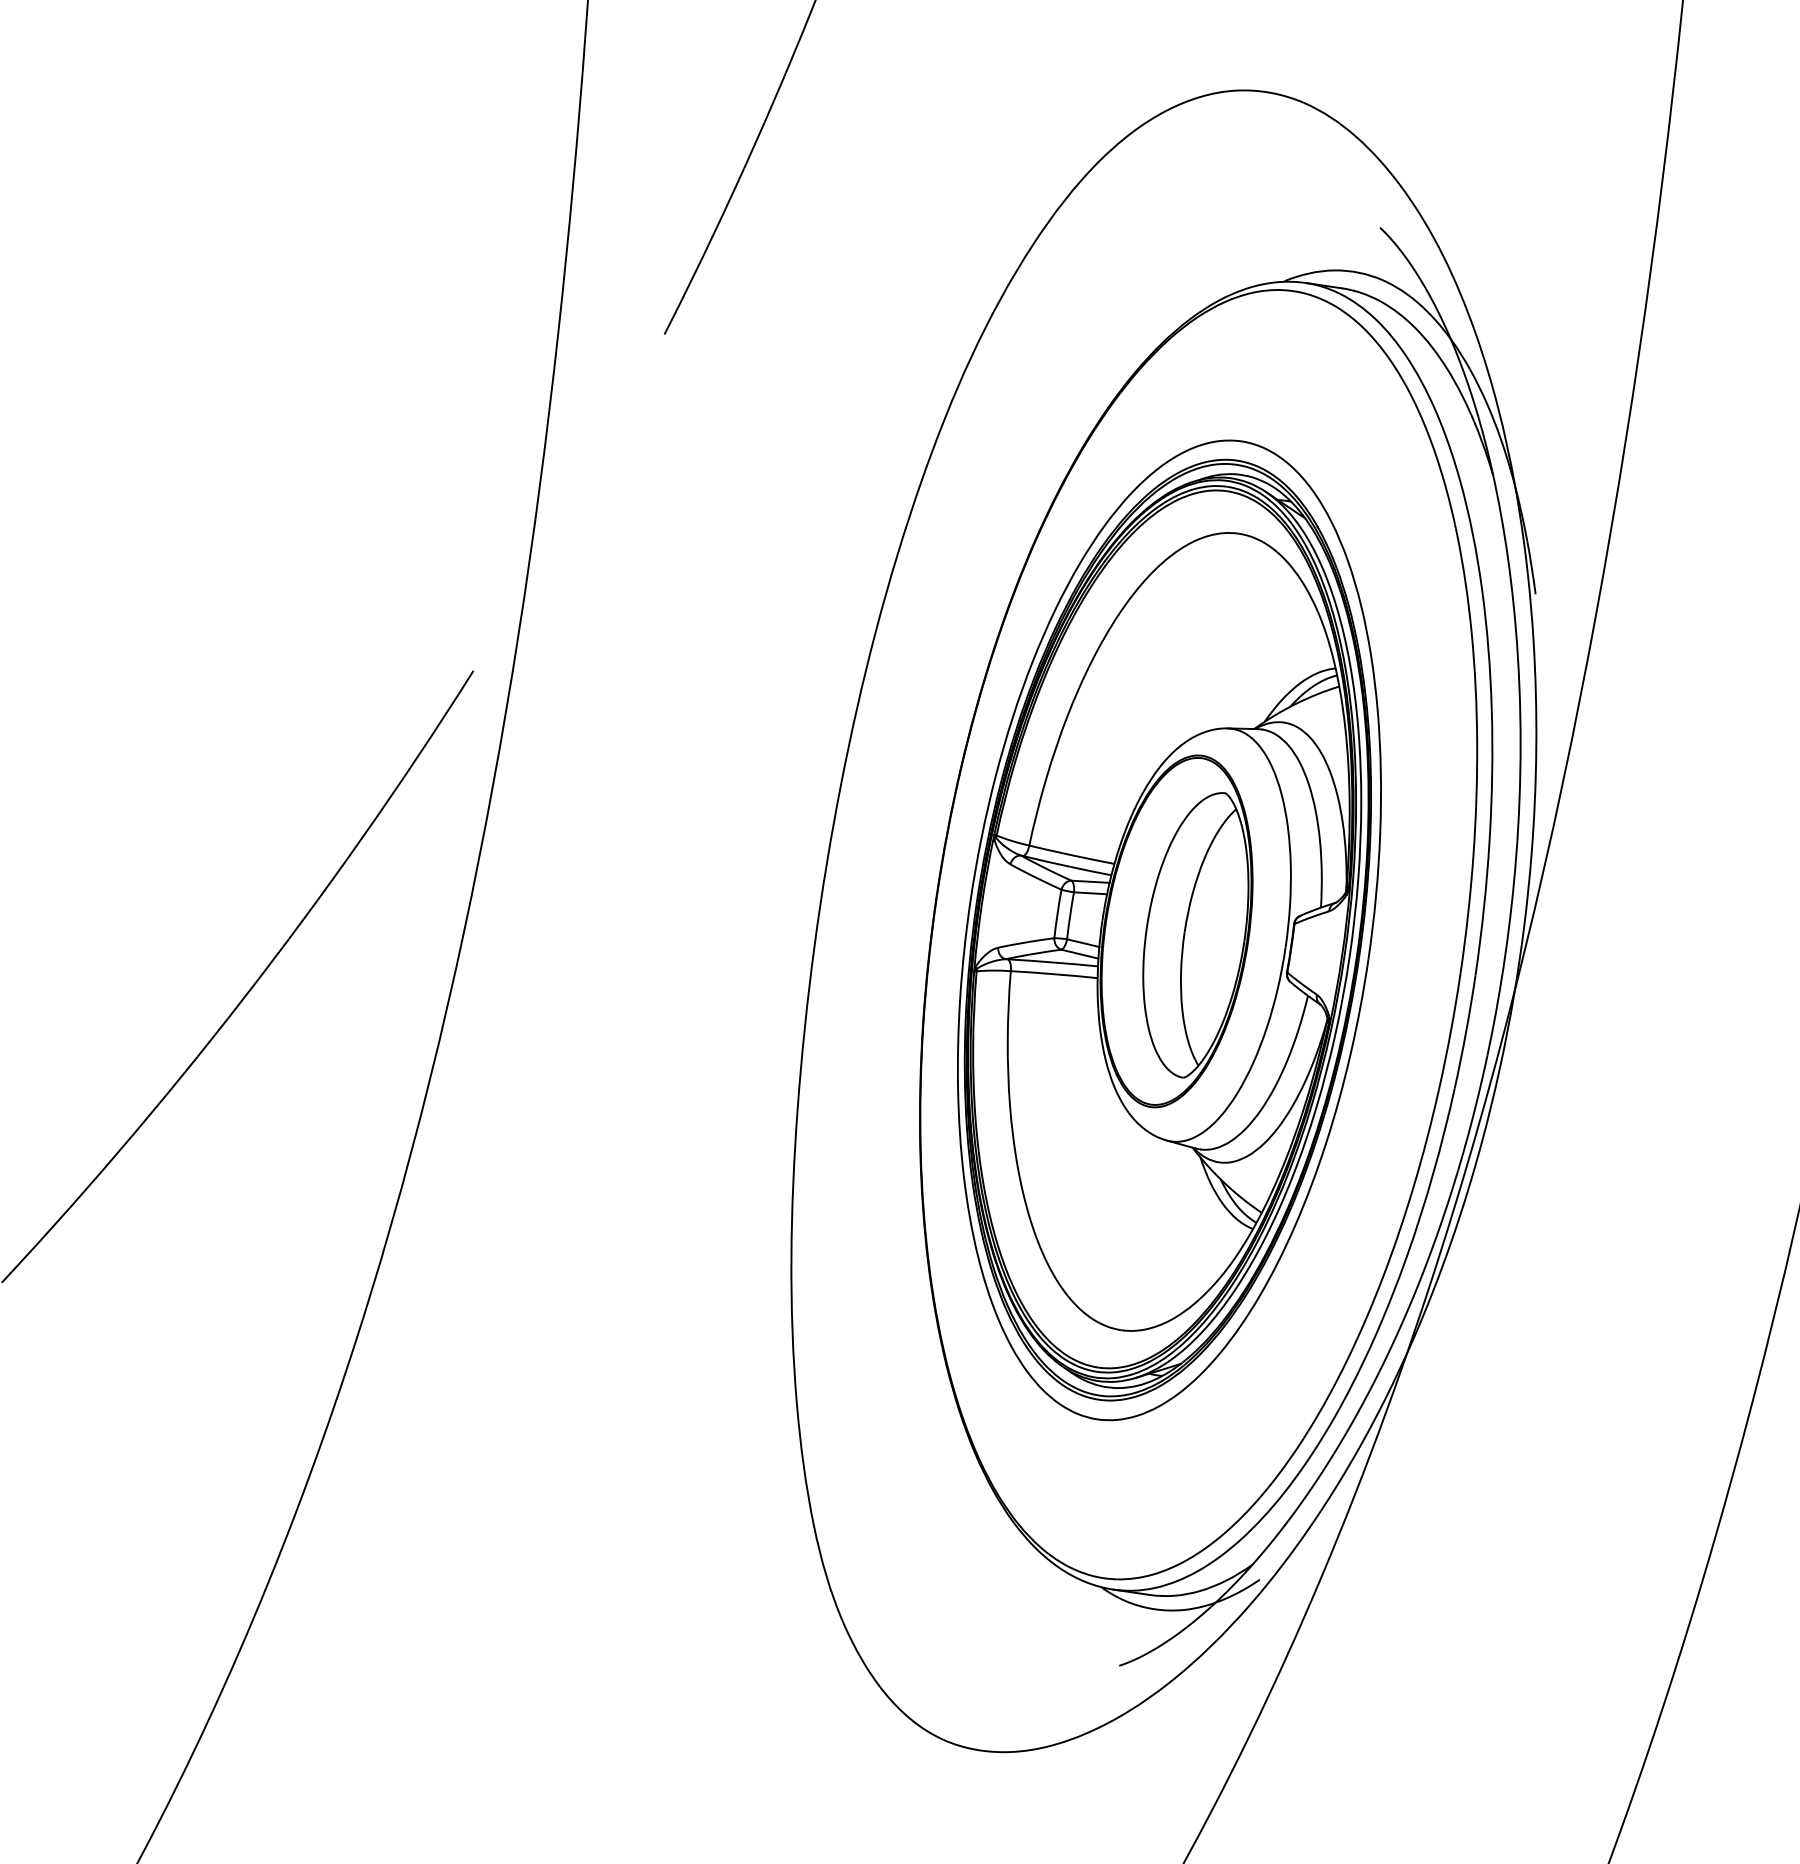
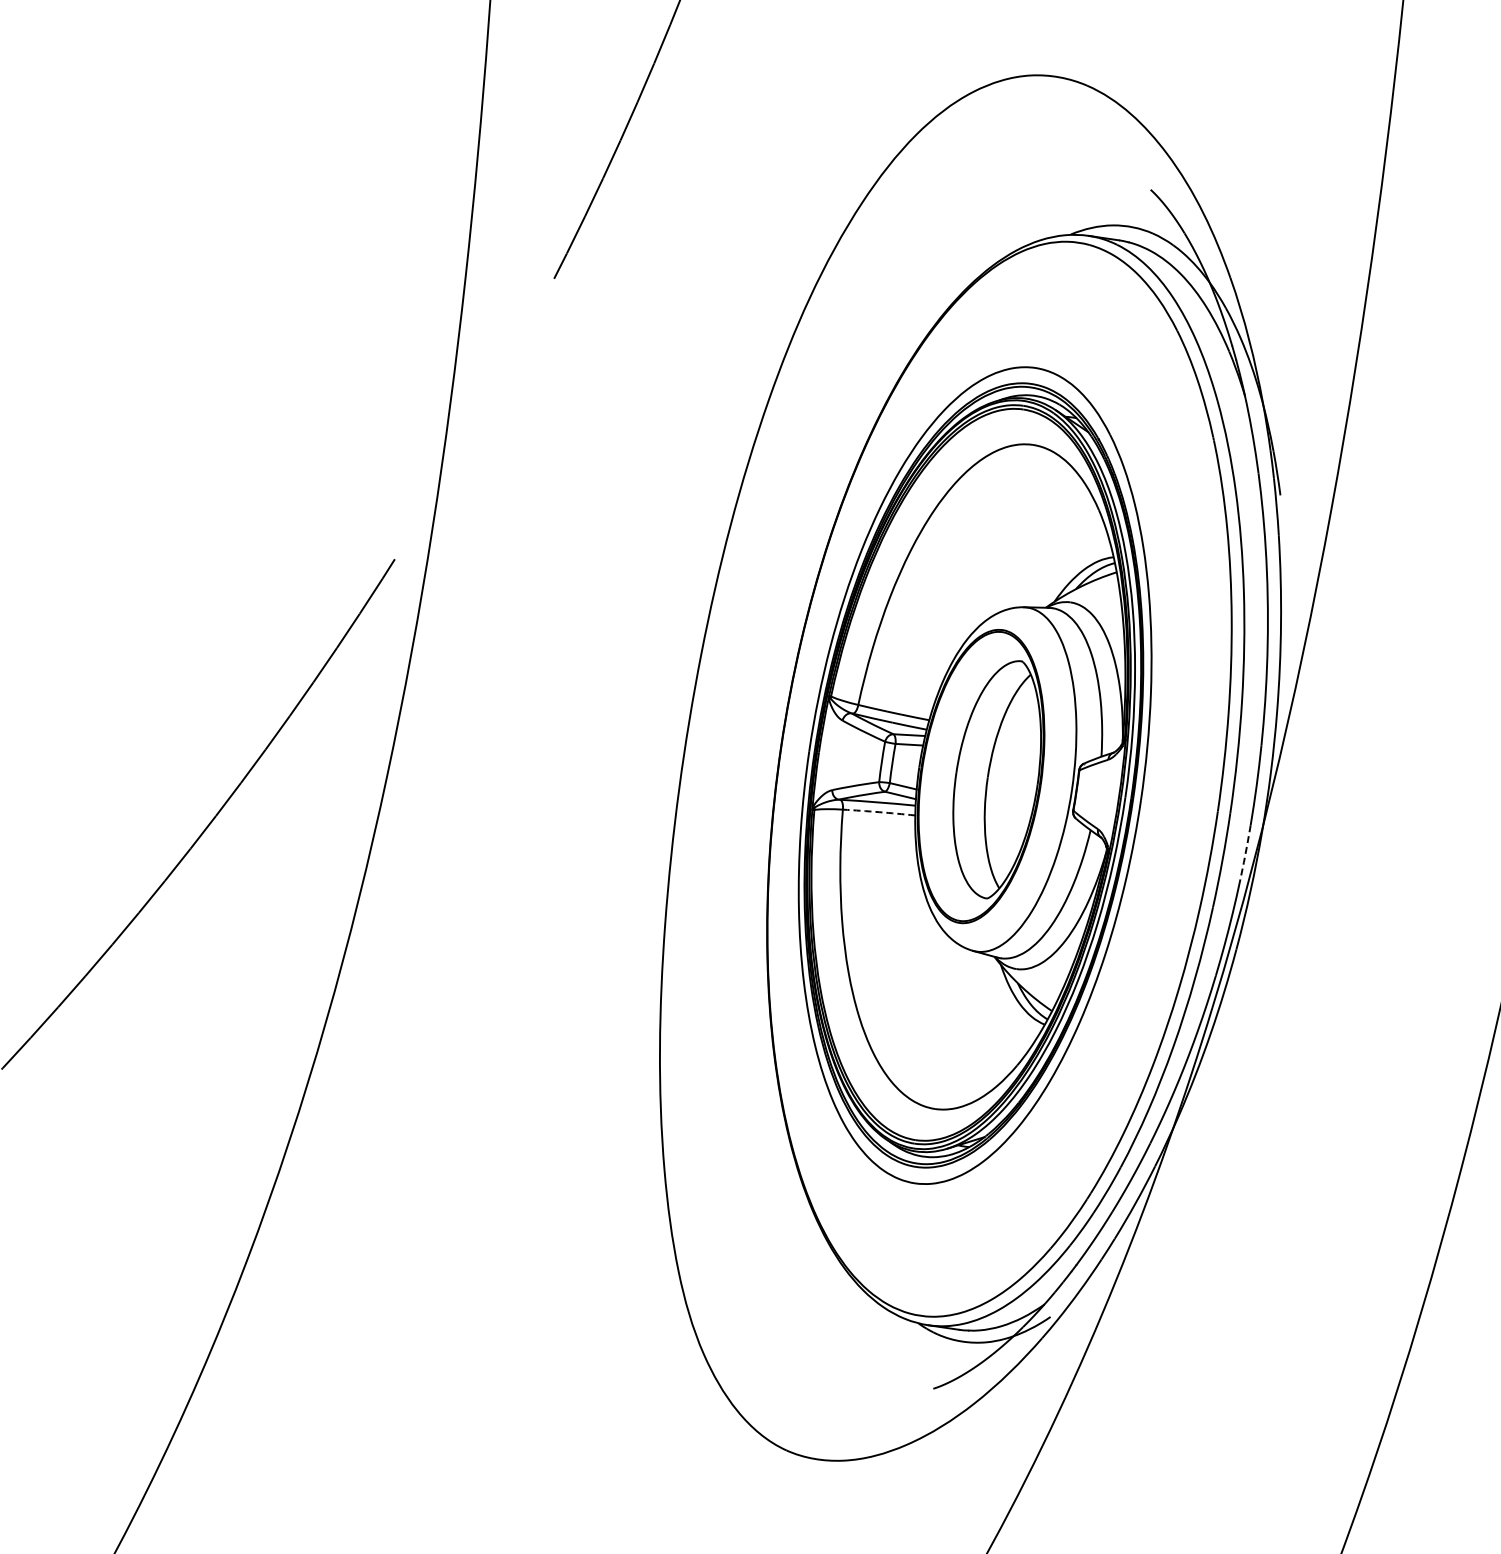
arc: (1054, 974) -> (879, 812), solid -> dashed
line: (1493, 1023) -> (1245, 853), solid -> dashed

